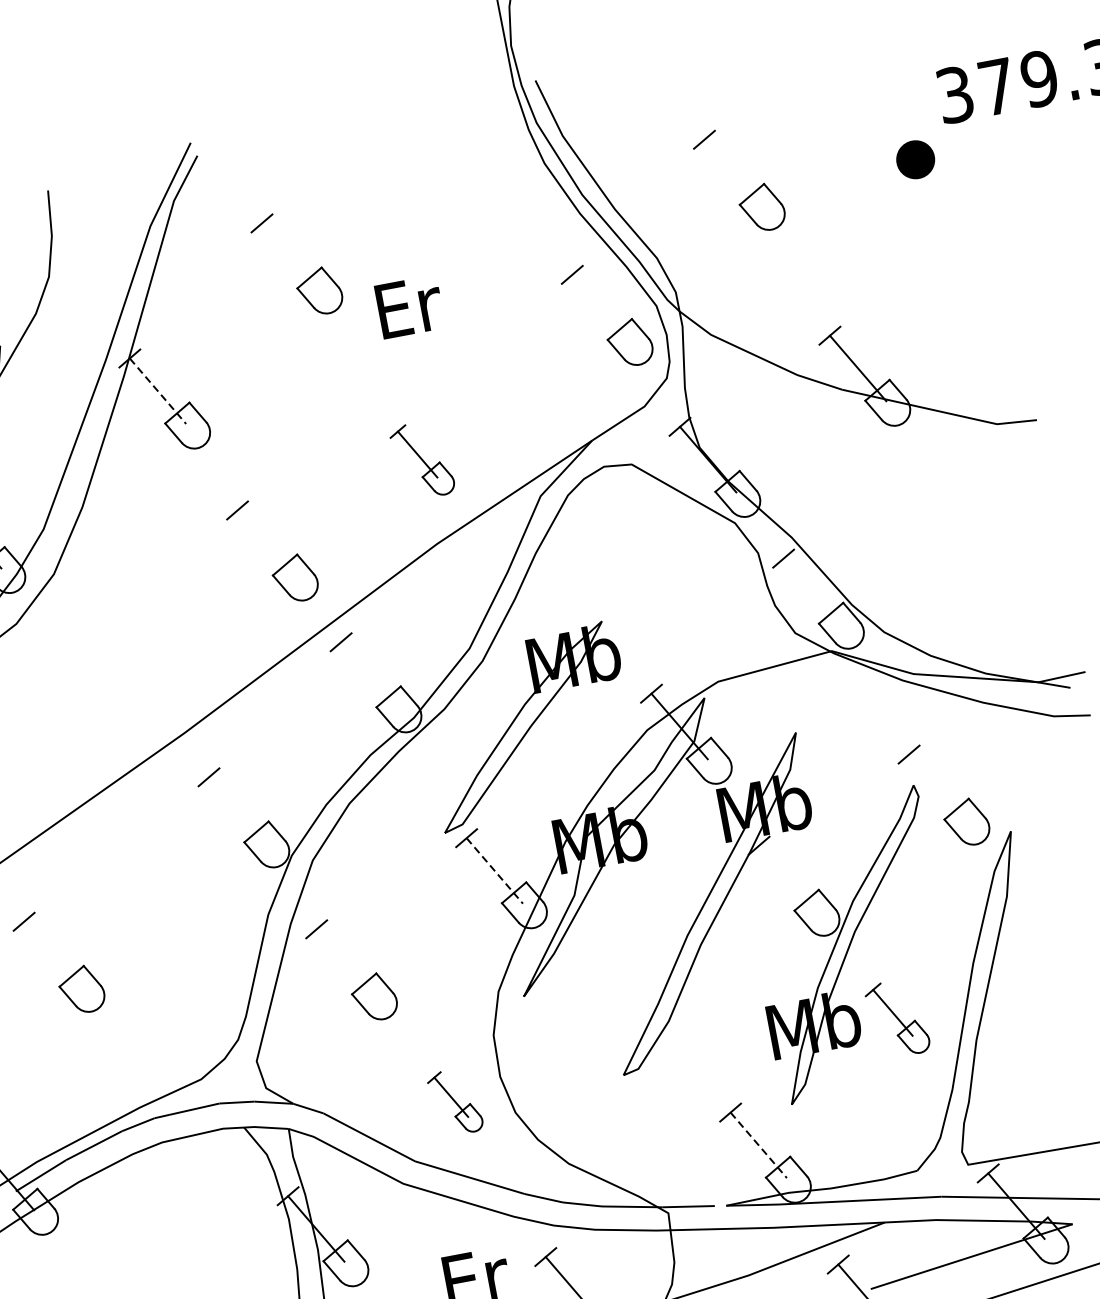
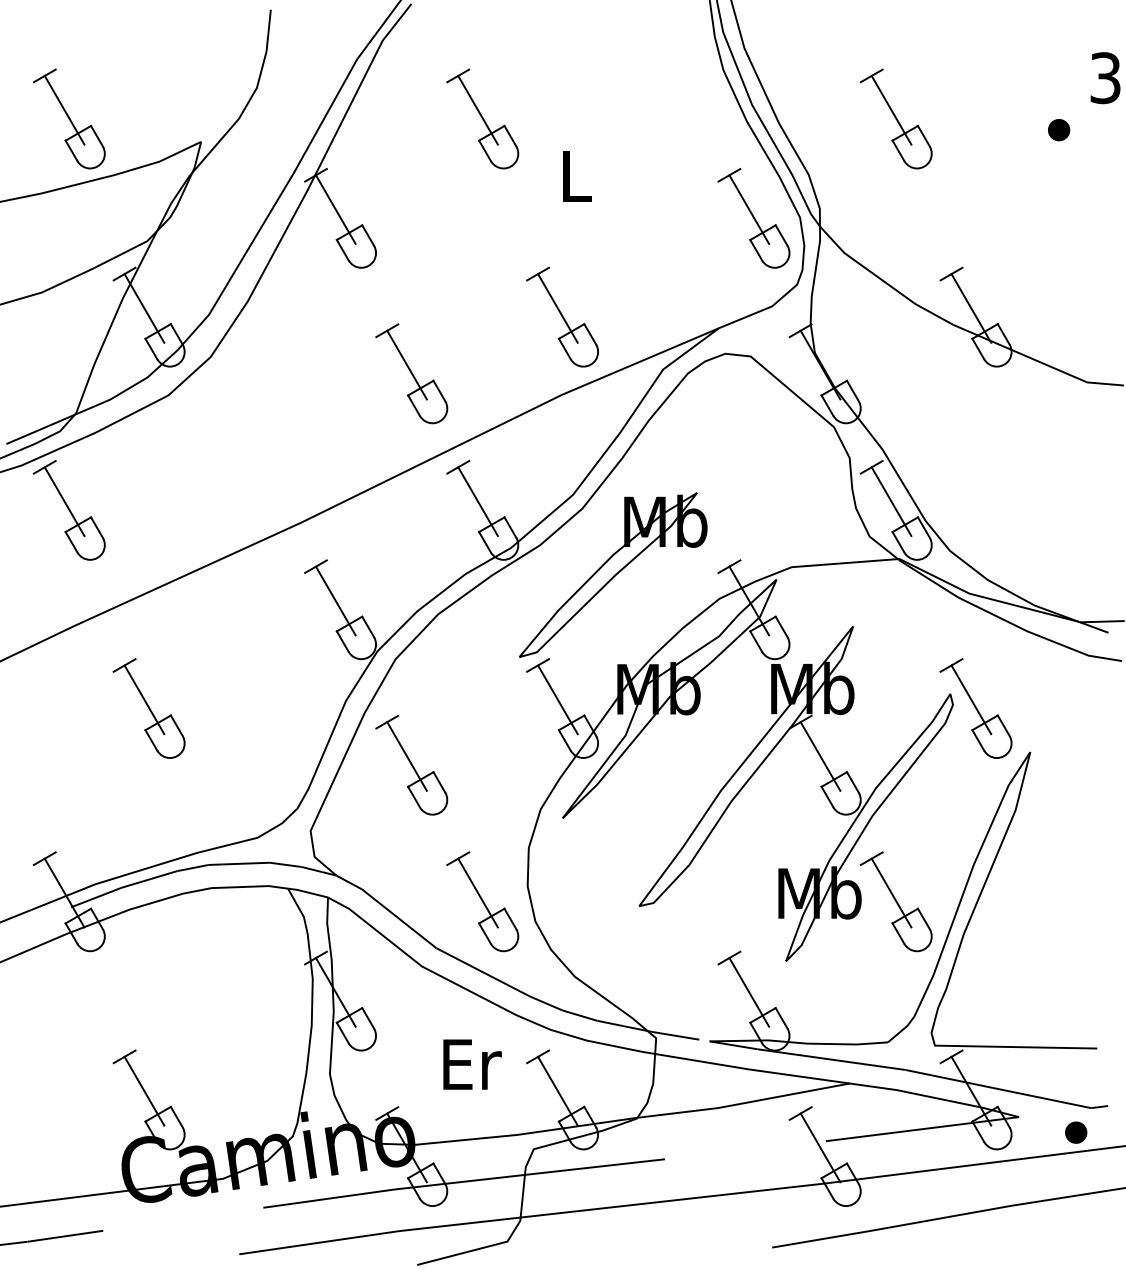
part: (916, 160) -> (1059, 130), size x0.62
line: (732, 171) -> (891, 109), added
line: (289, 255) -> (477, 109), added
text: (409, 306) -> (577, 176), Er -> L
line: (600, 307) -> (749, 209), added
line: (157, 391) -> (335, 209), dashed -> solid
part: (422, 459) -> (562, 316), size x1.43
line: (264, 542) -> (406, 364), added
line: (811, 591) -> (891, 501), added
line: (368, 674) -> (477, 501), added
line: (937, 786) -> (971, 699), added
line: (236, 809) -> (335, 600), added
line: (494, 870) -> (557, 699), dashed -> solid
line: (787, 878) -> (820, 756), added
line: (52, 954) -> (144, 699), added
line: (344, 962) -> (406, 756), added
part: (896, 1018) -> (895, 901), size x1.43
part: (454, 1101) -> (482, 901), size x1.67
line: (759, 1145) -> (749, 992), dashed -> solid

